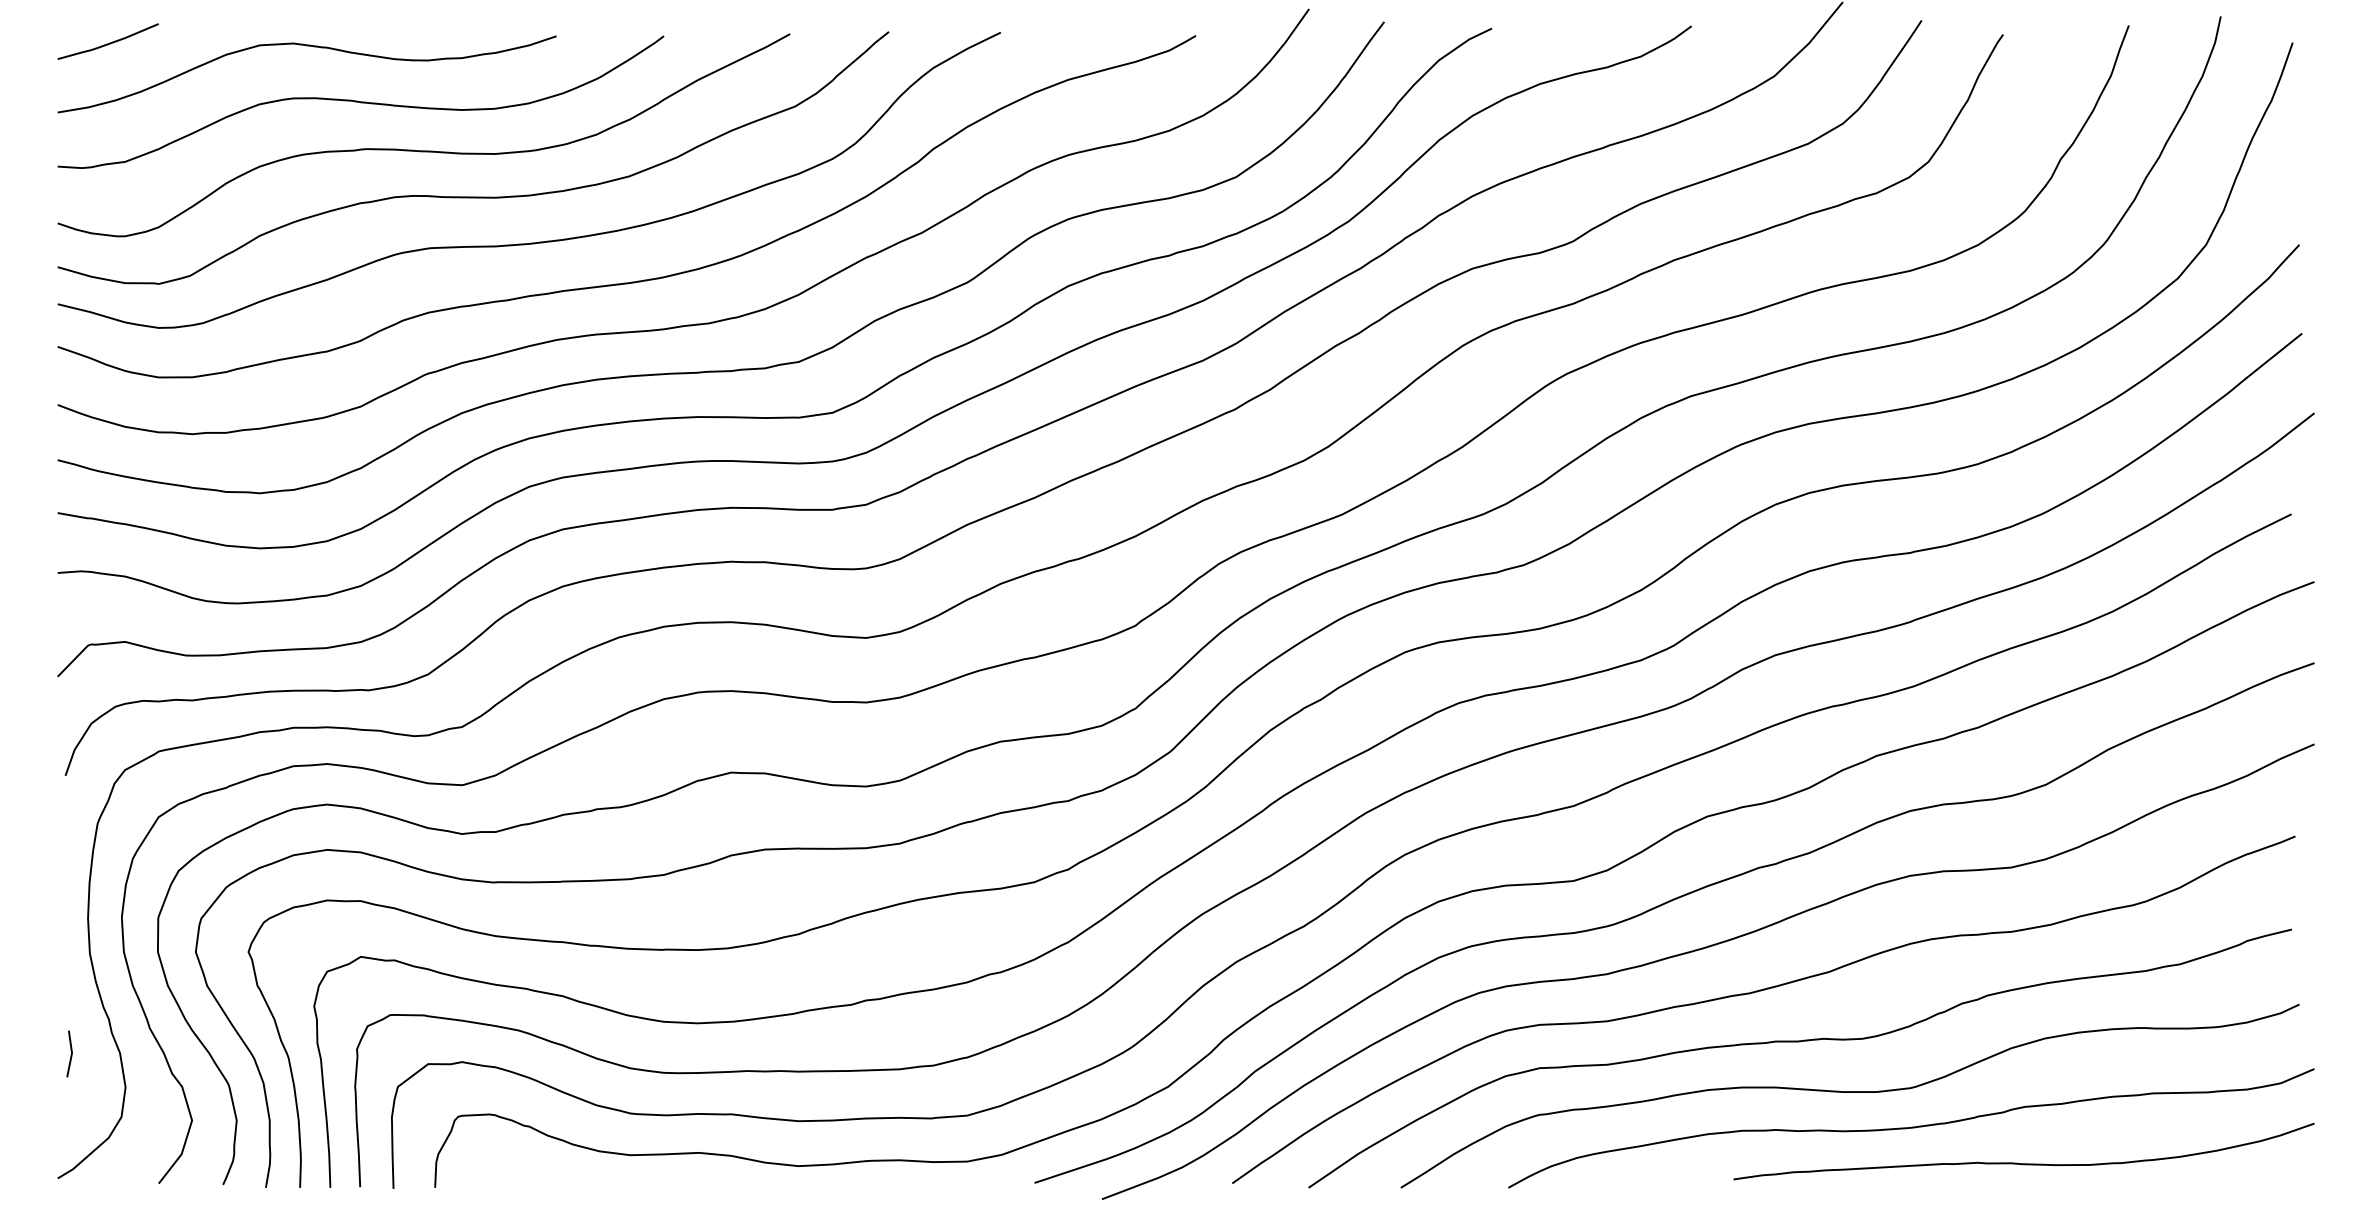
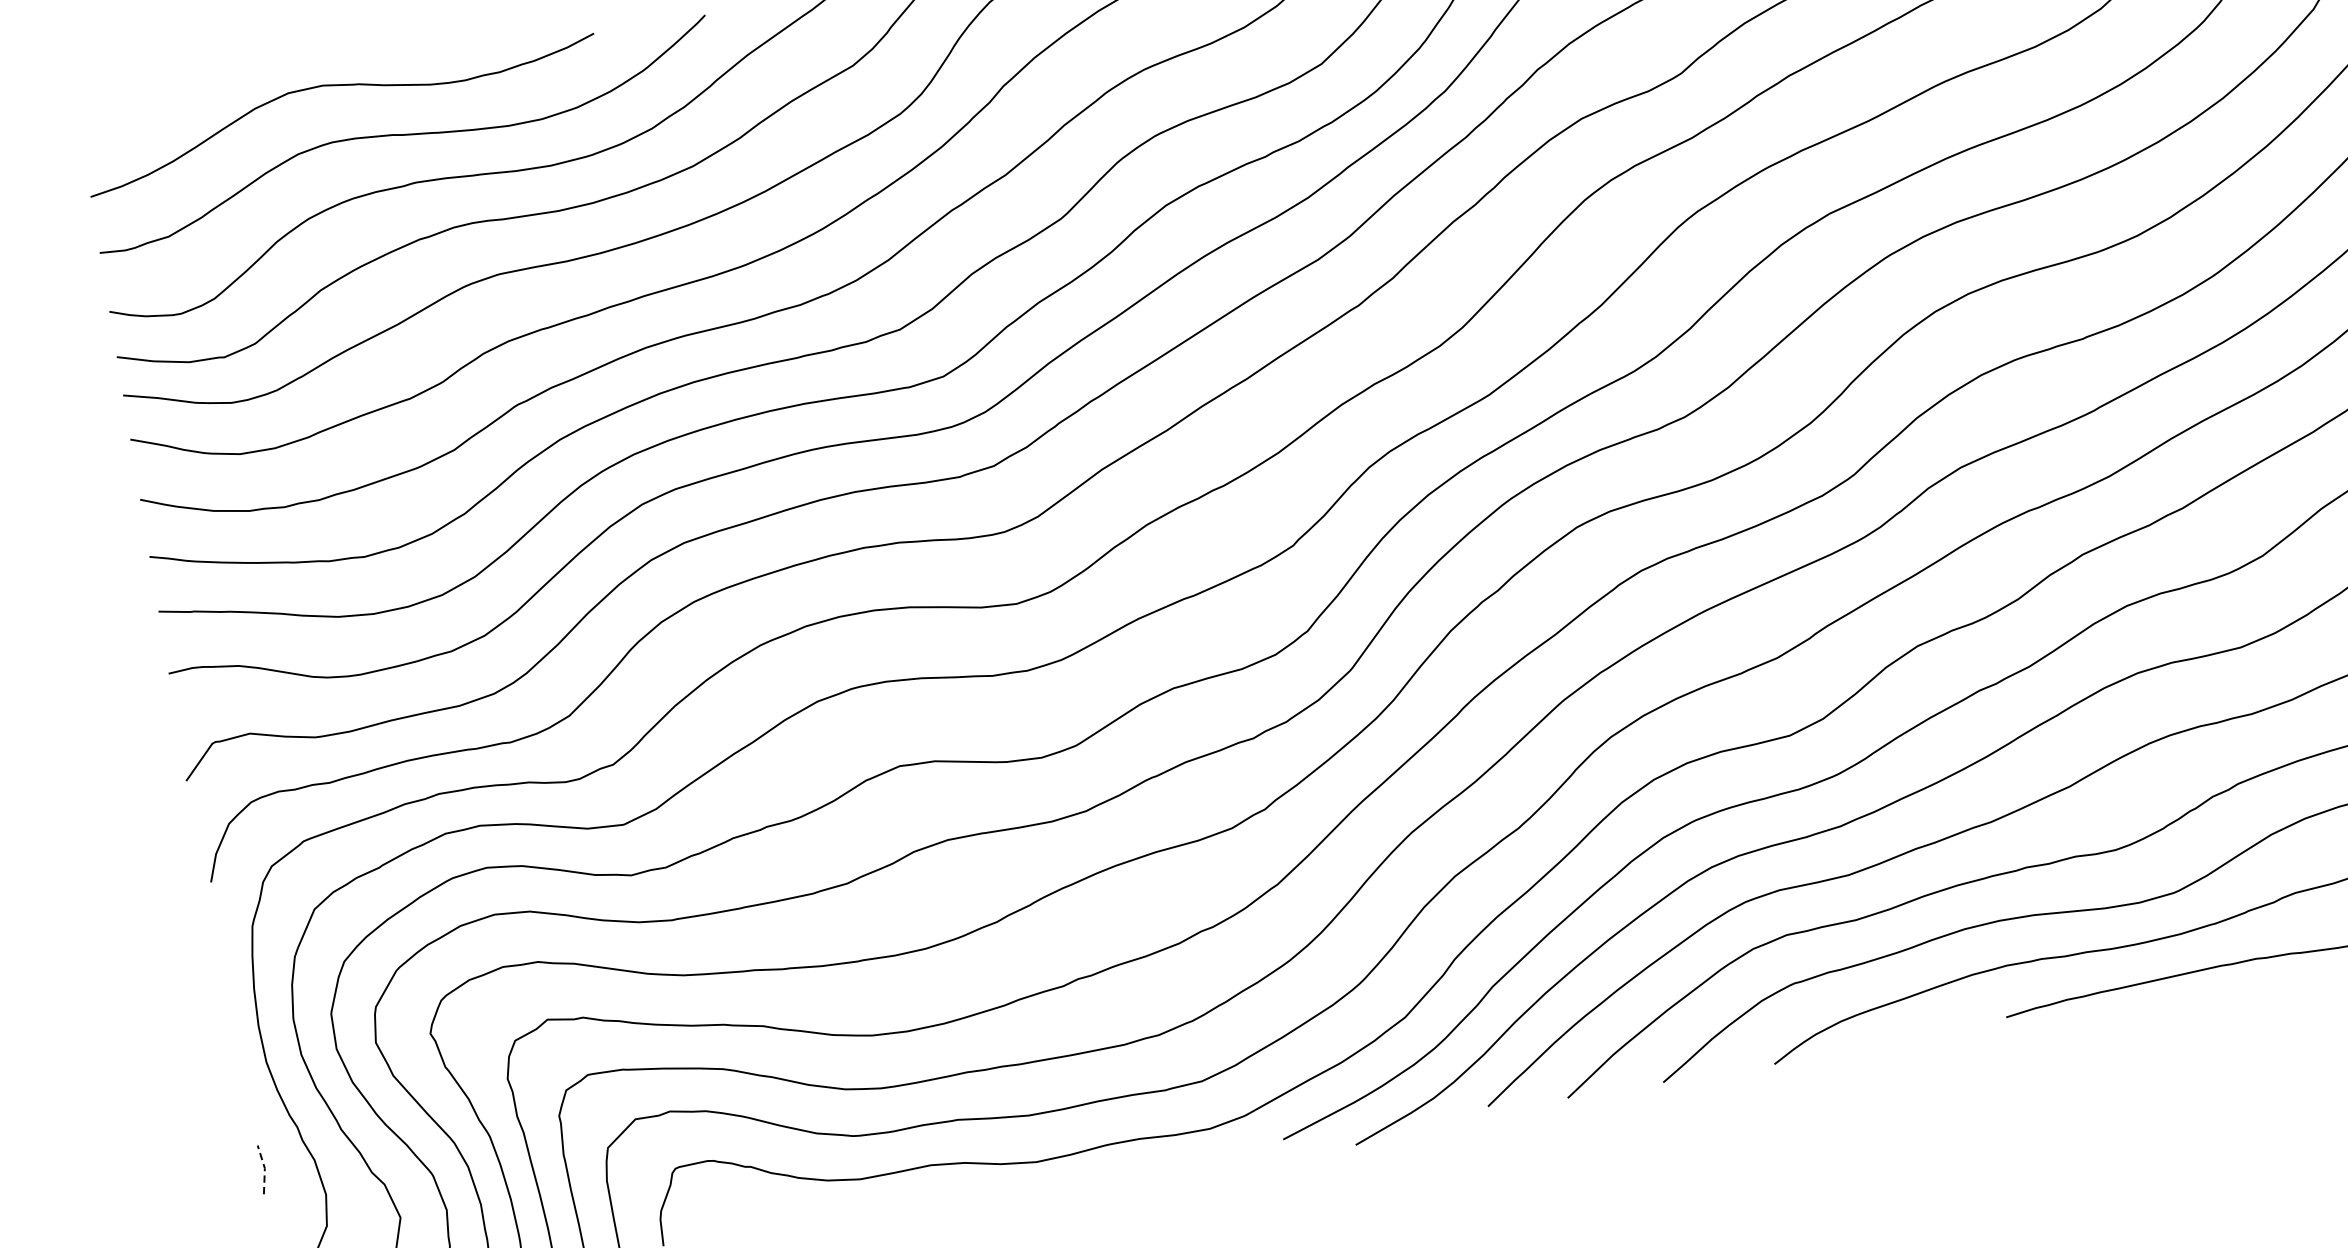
curve: (107, 43) -> (130, 117), removed
line: (72, 1053) -> (265, 1168), solid -> dashed

